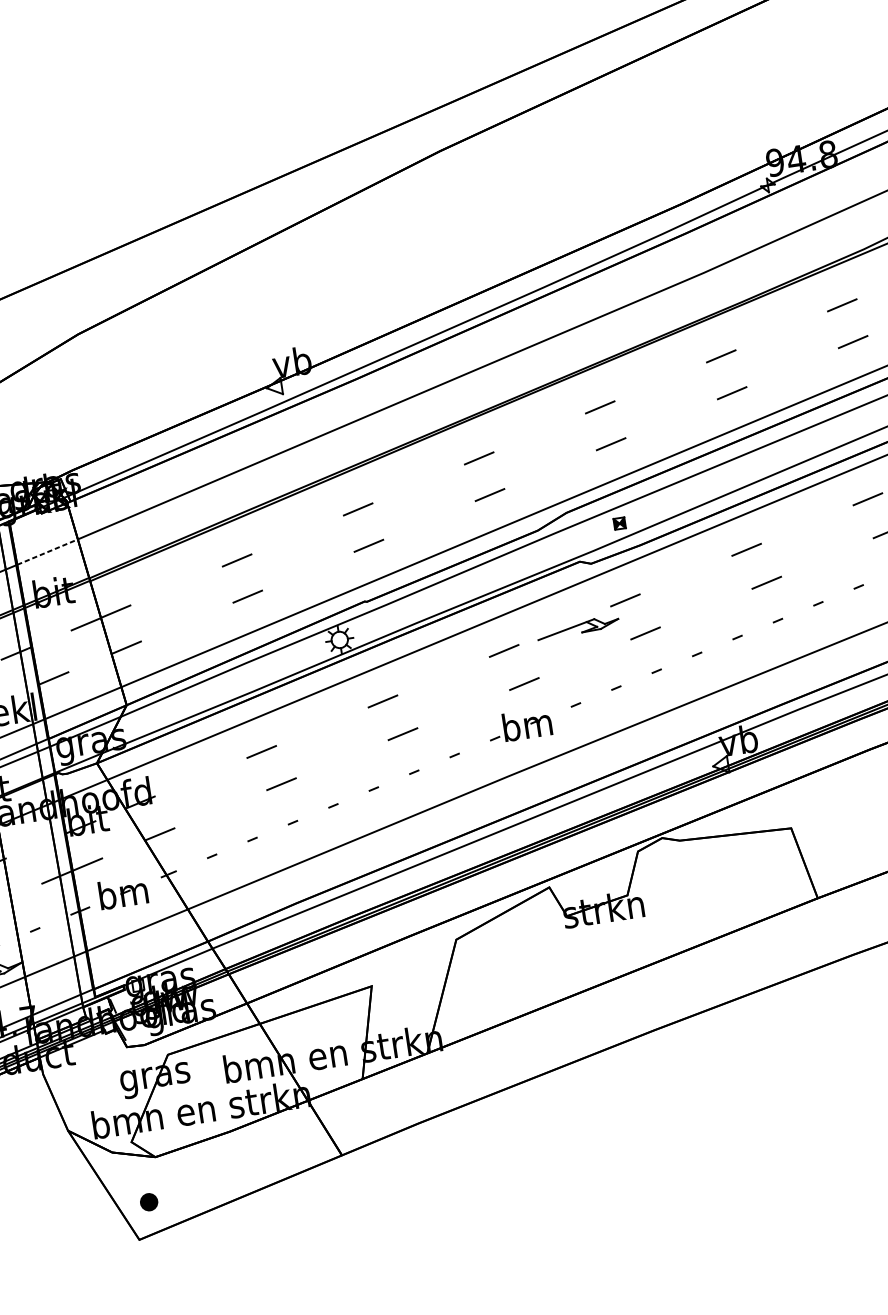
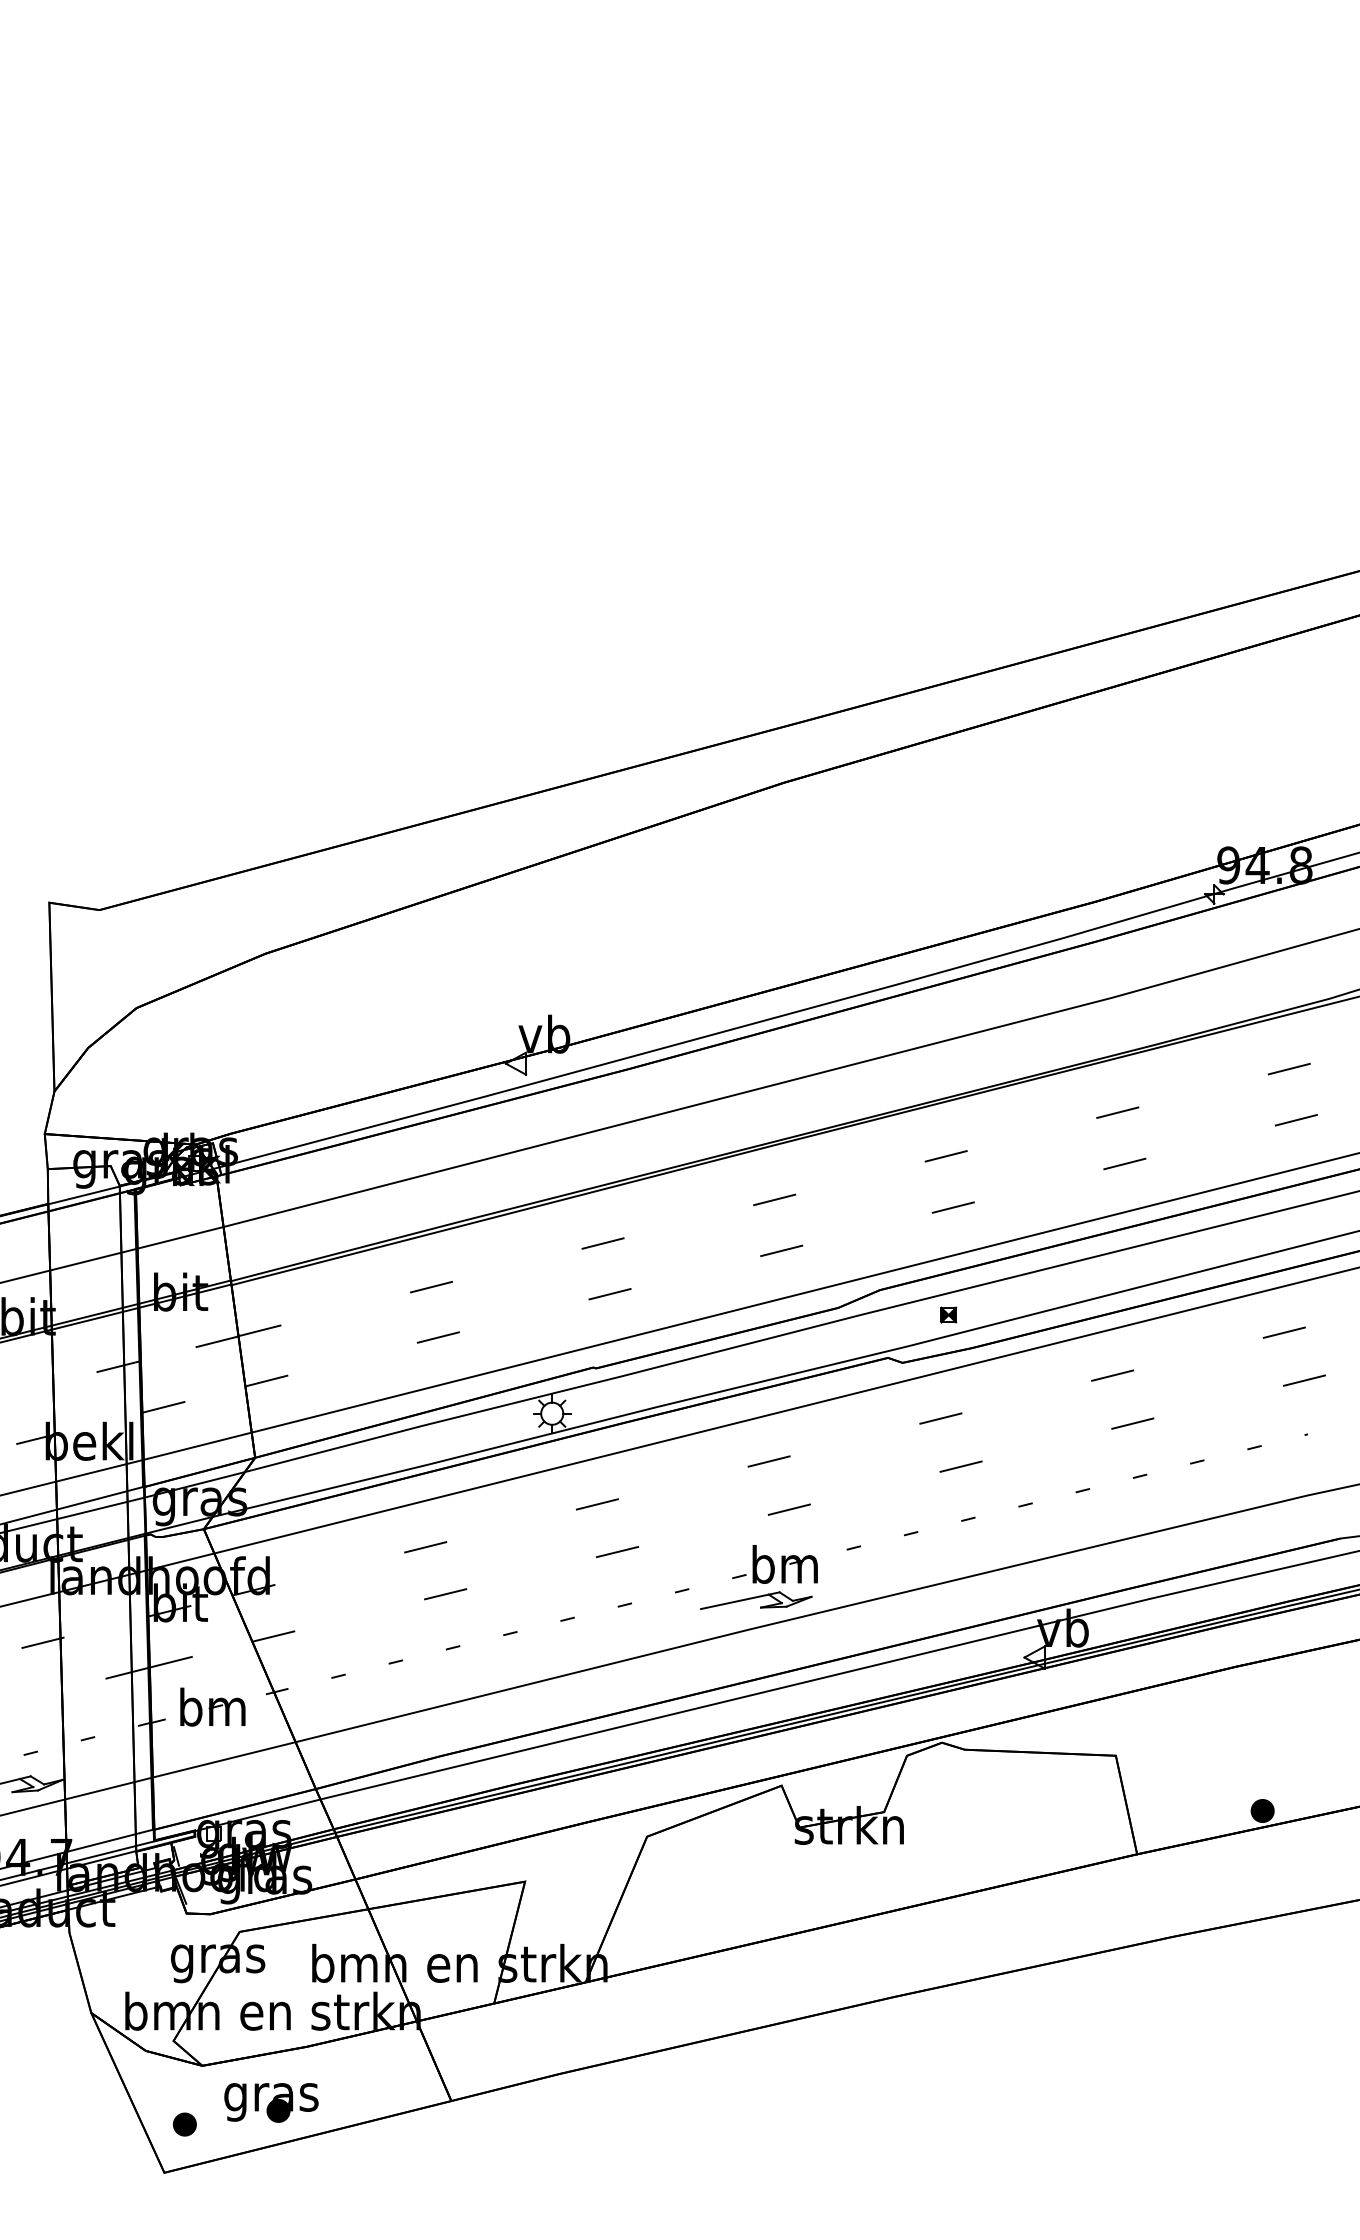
line: (48, 551) -> (181, 1237), dashed -> solid
part: (578, 627) -> (756, 1600), moved
part: (210, 1176) -> (271, 2102), added

